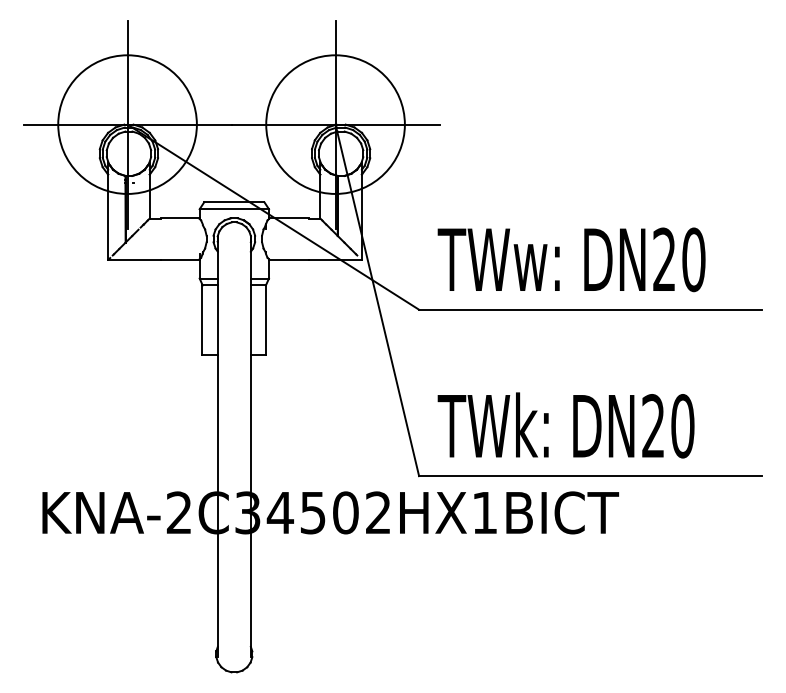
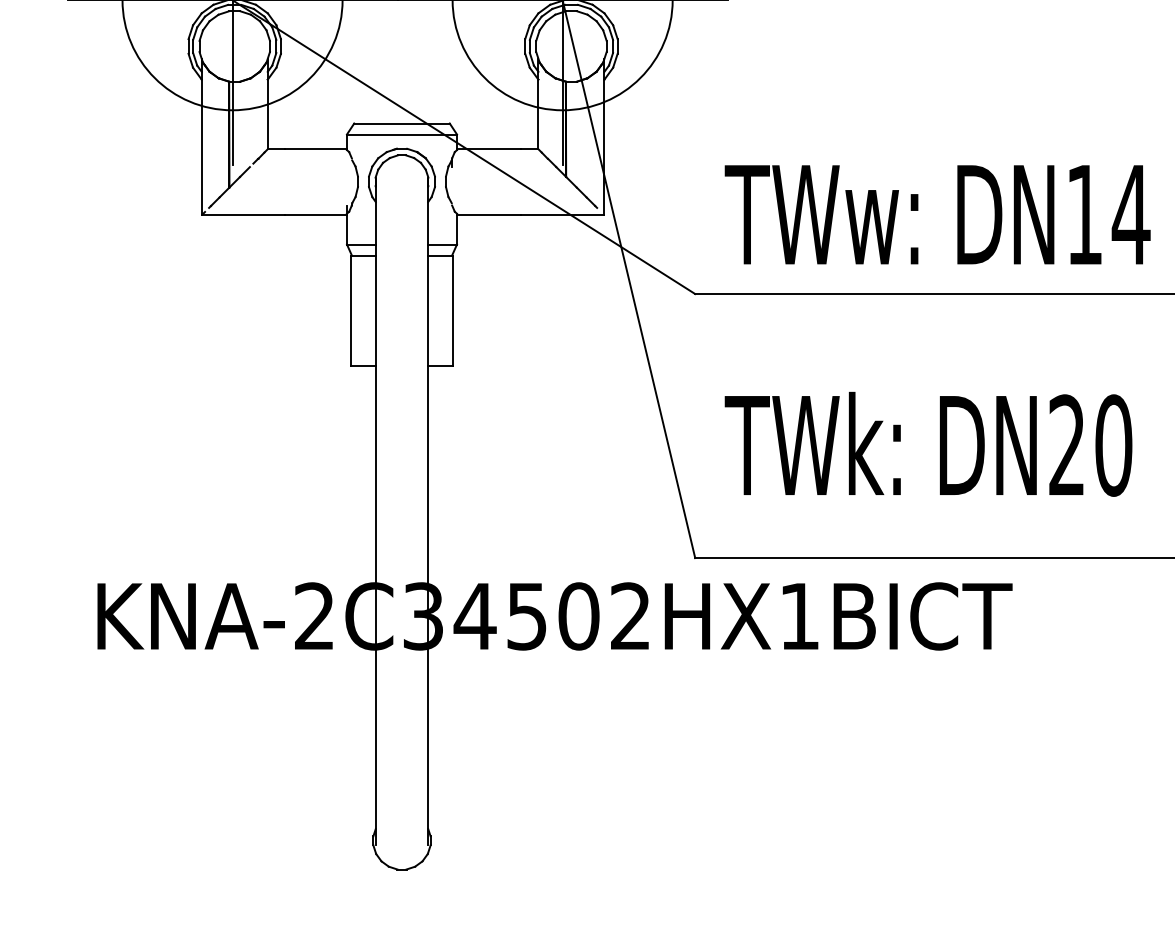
text: (679, 259) -> (1108, 214), DN20 -> DN14
text: (565, 425) -> (927, 444), moved

